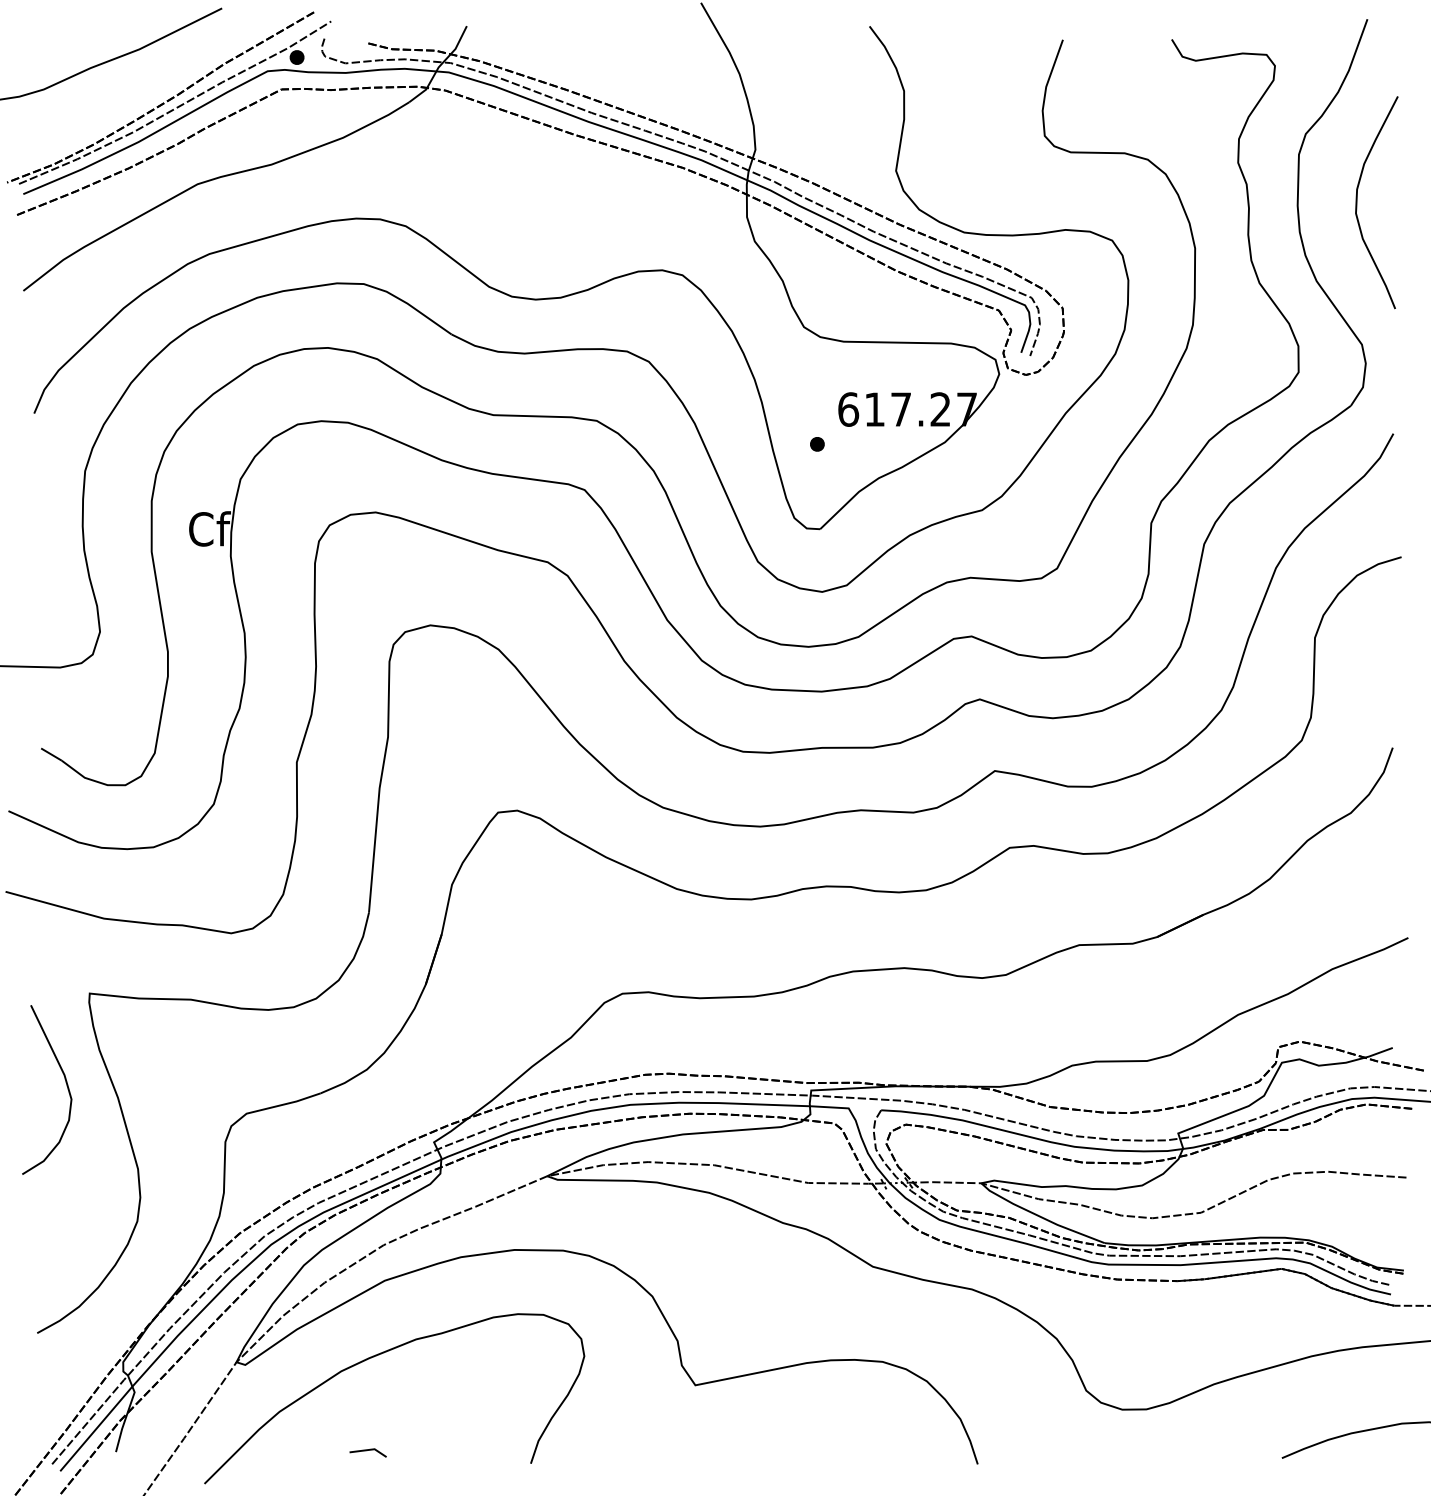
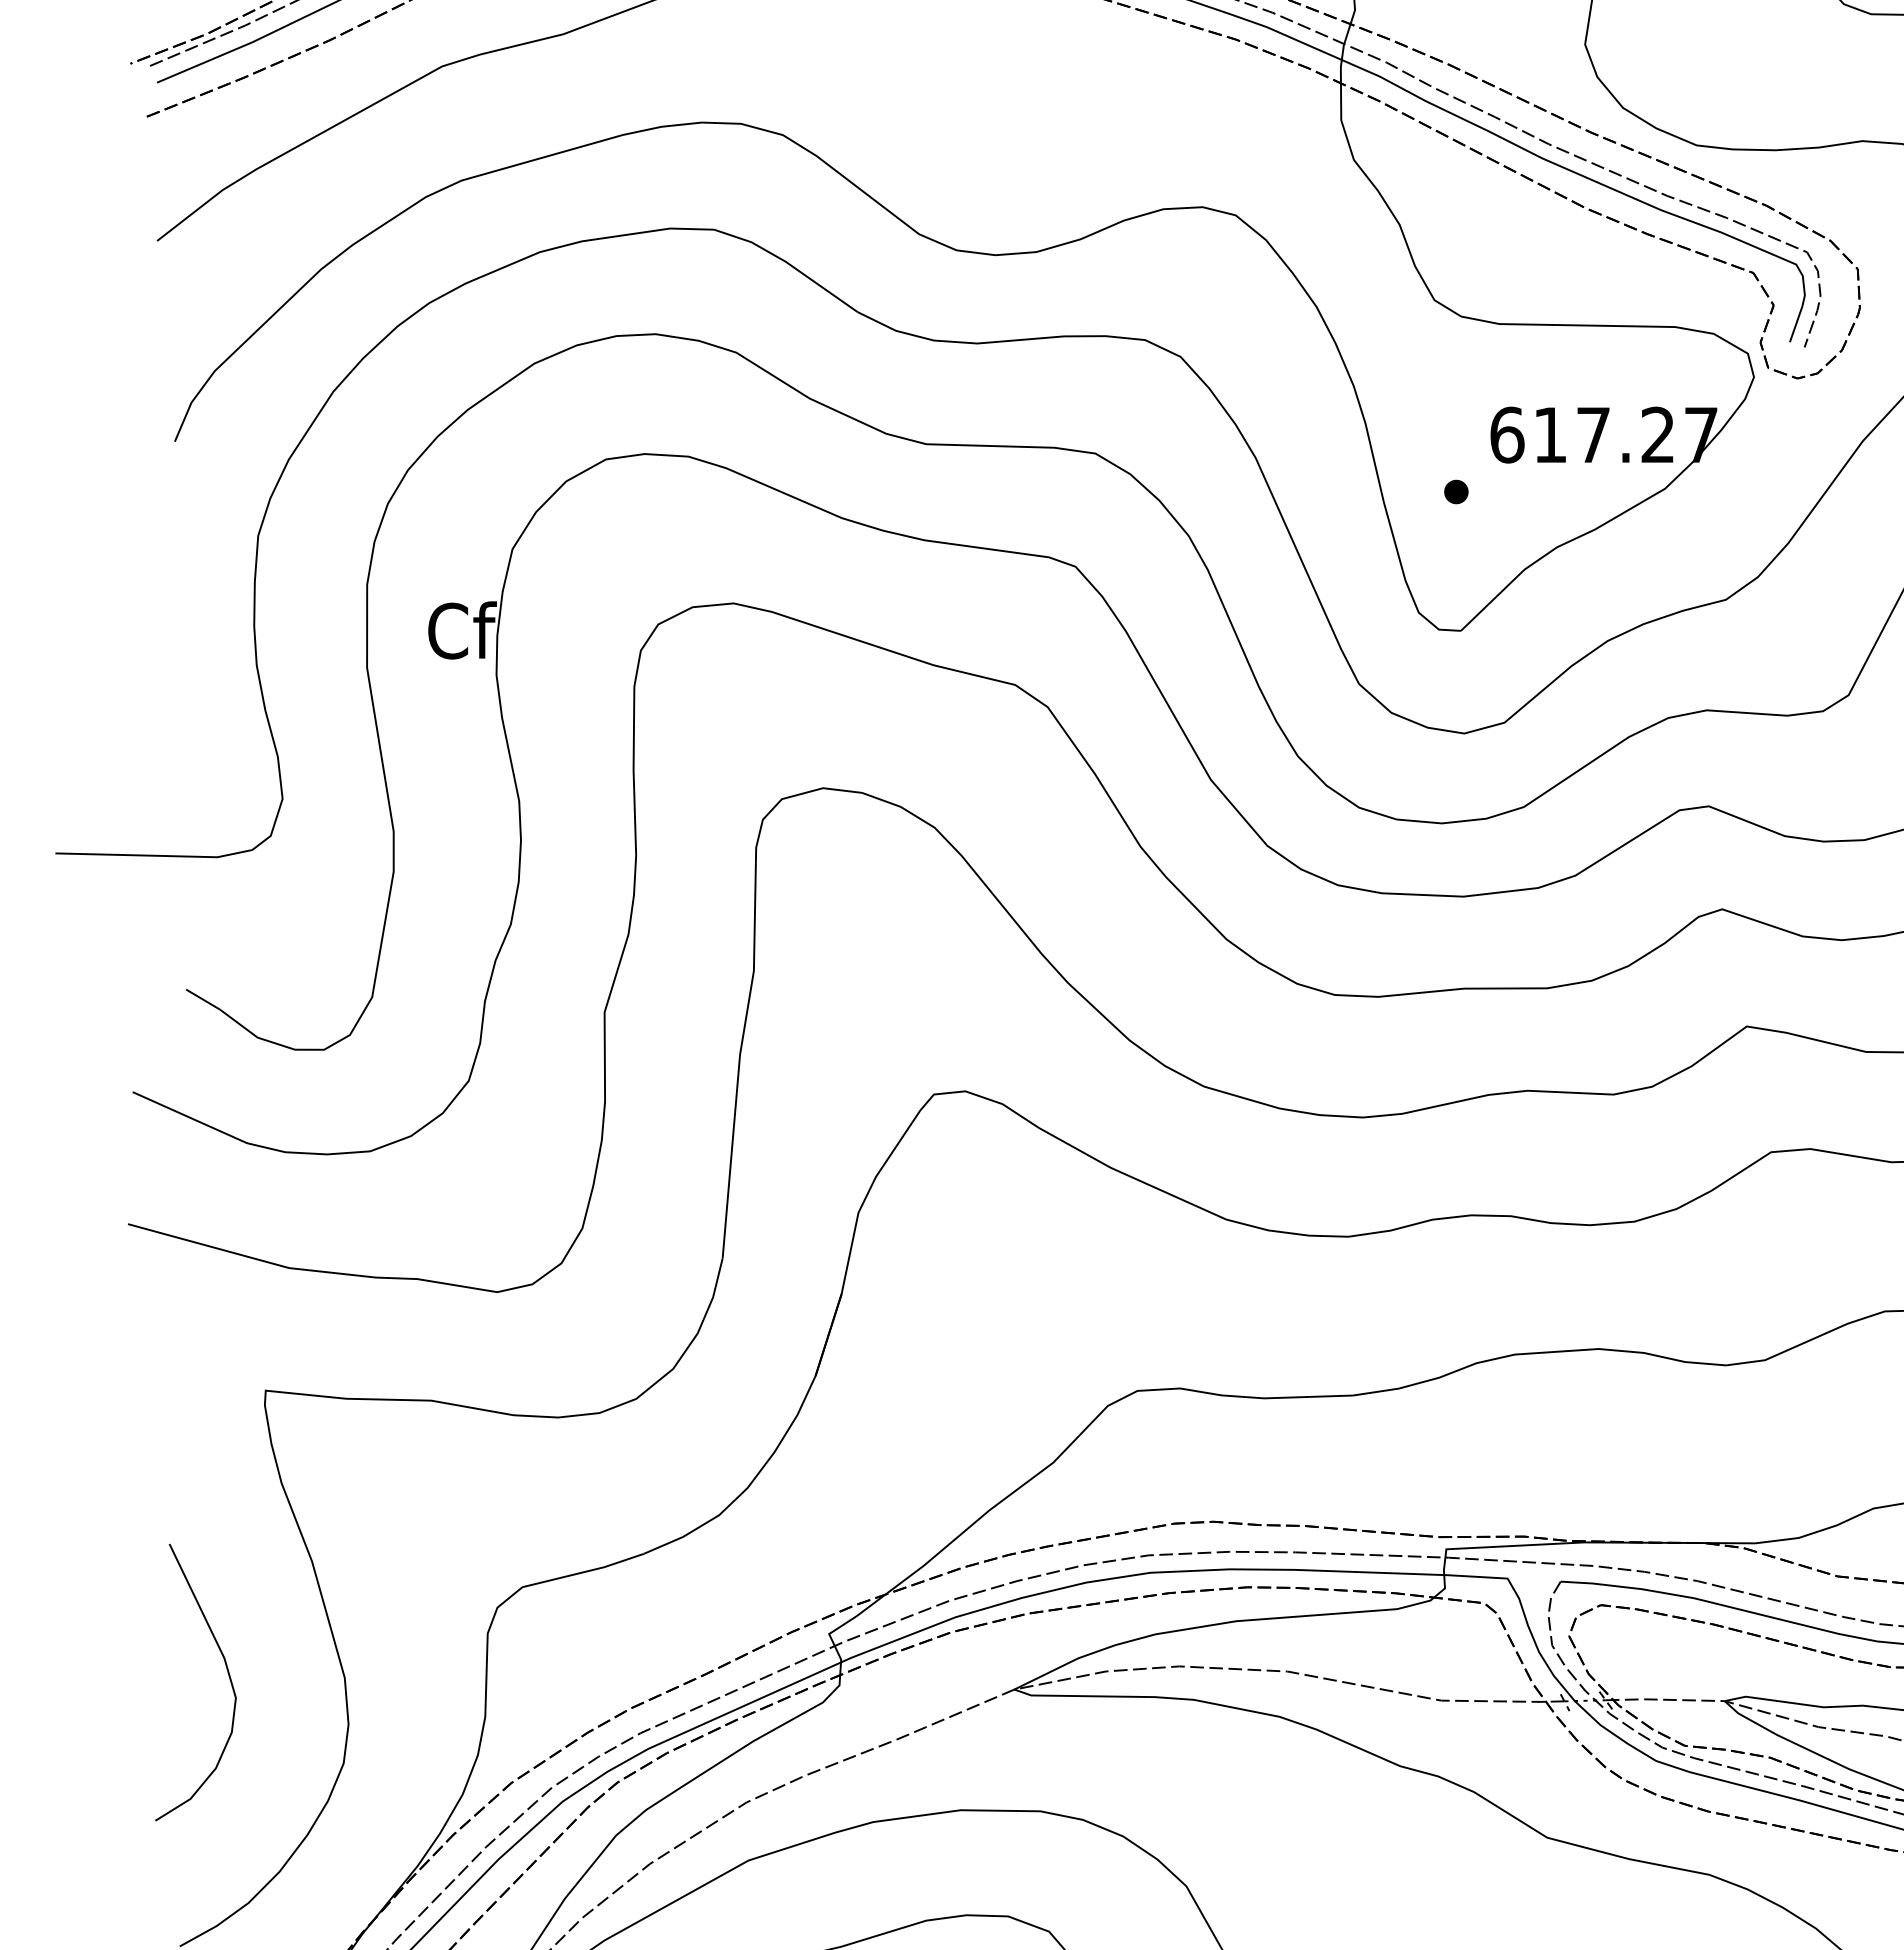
curve: (66, 1086) -> (227, 1676), moved

